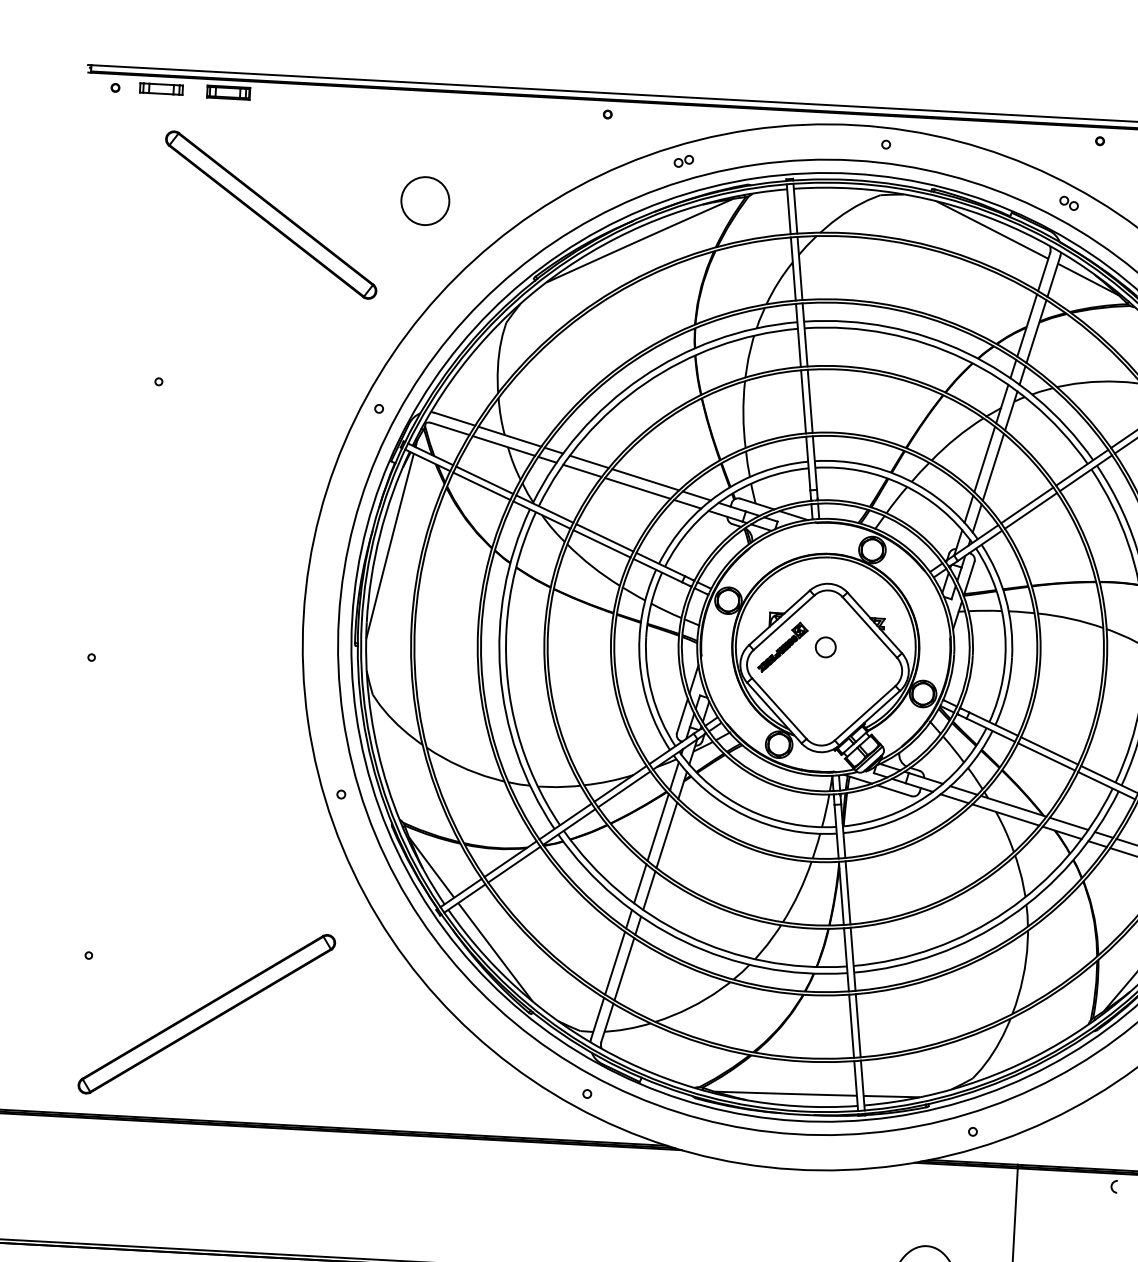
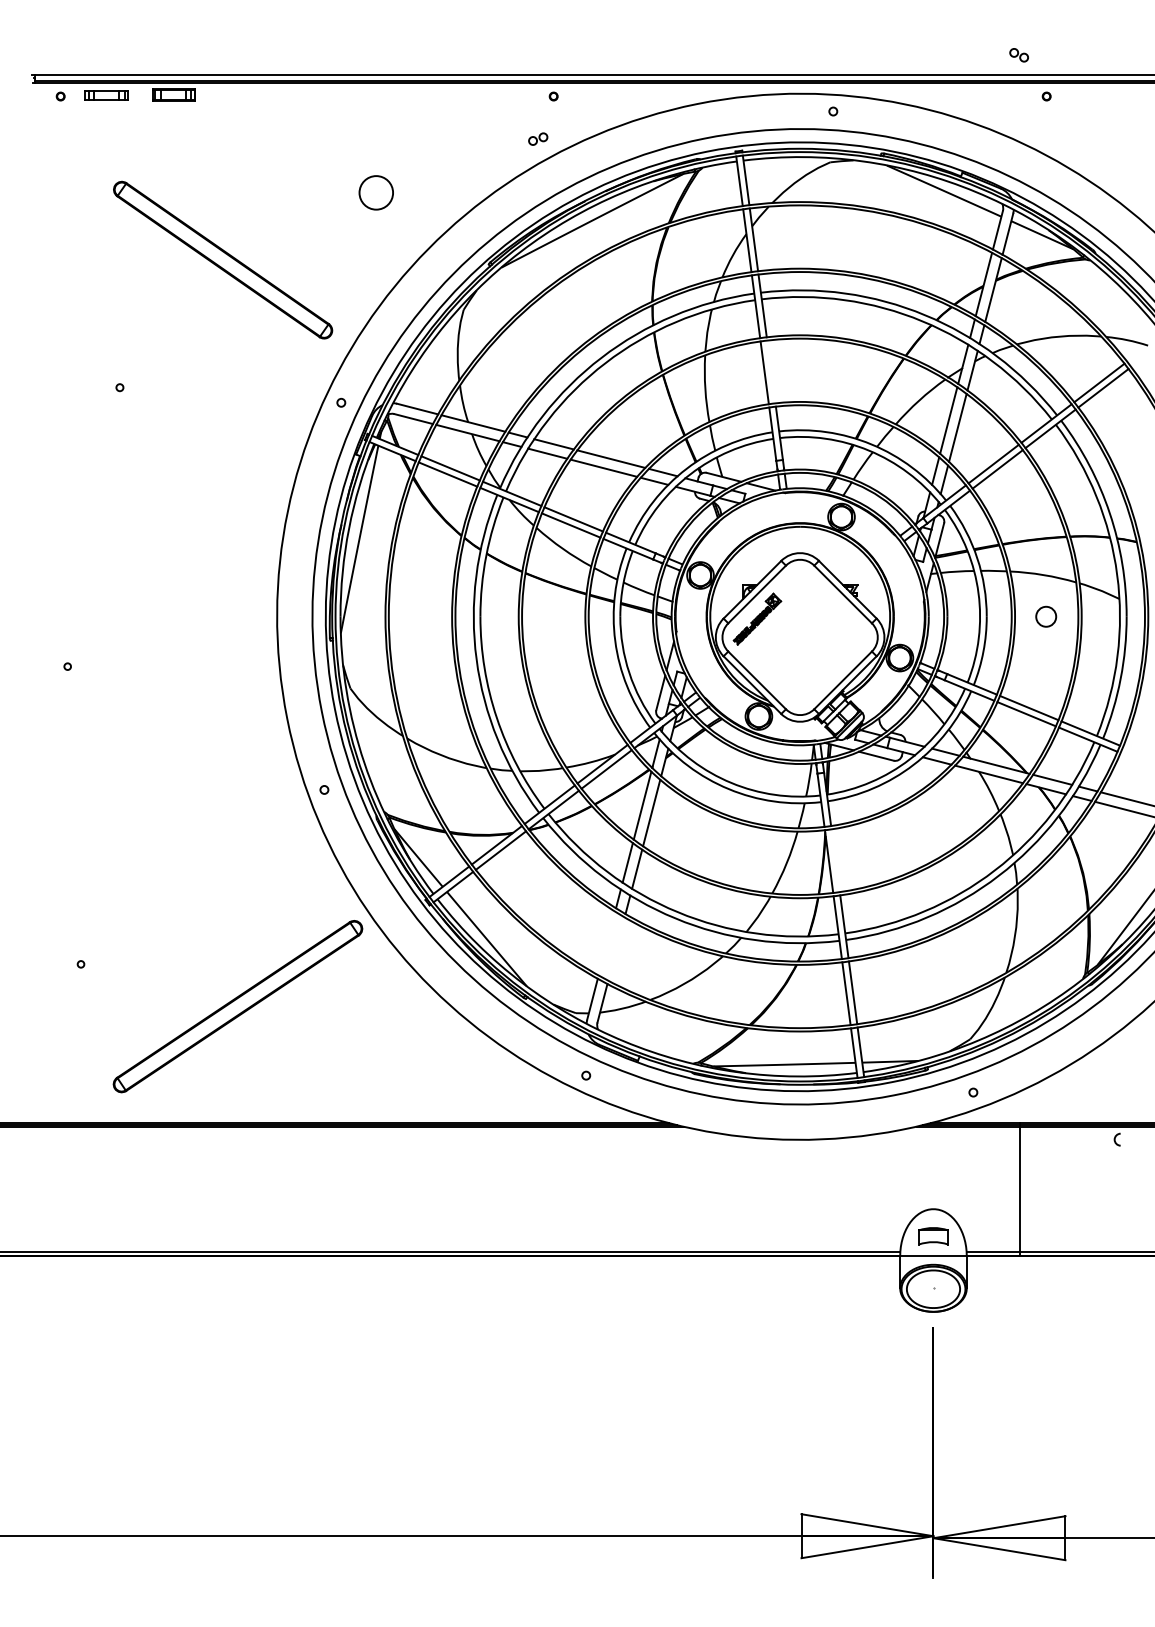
part: (684, 160) -> (538, 138), moved
circle: (425, 200) -> (376, 192), size x0.7
part: (1068, 203) -> (1018, 55), moved
part: (271, 214) -> (223, 259), moved
line: (810, 400) -> (771, 371), removed
circle: (826, 647) -> (1046, 616), moved
line: (847, 892) -> (835, 860), removed
line: (614, 963) -> (606, 943), removed
line: (624, 968) -> (616, 948), removed
part: (206, 1014) -> (237, 1006), moved

